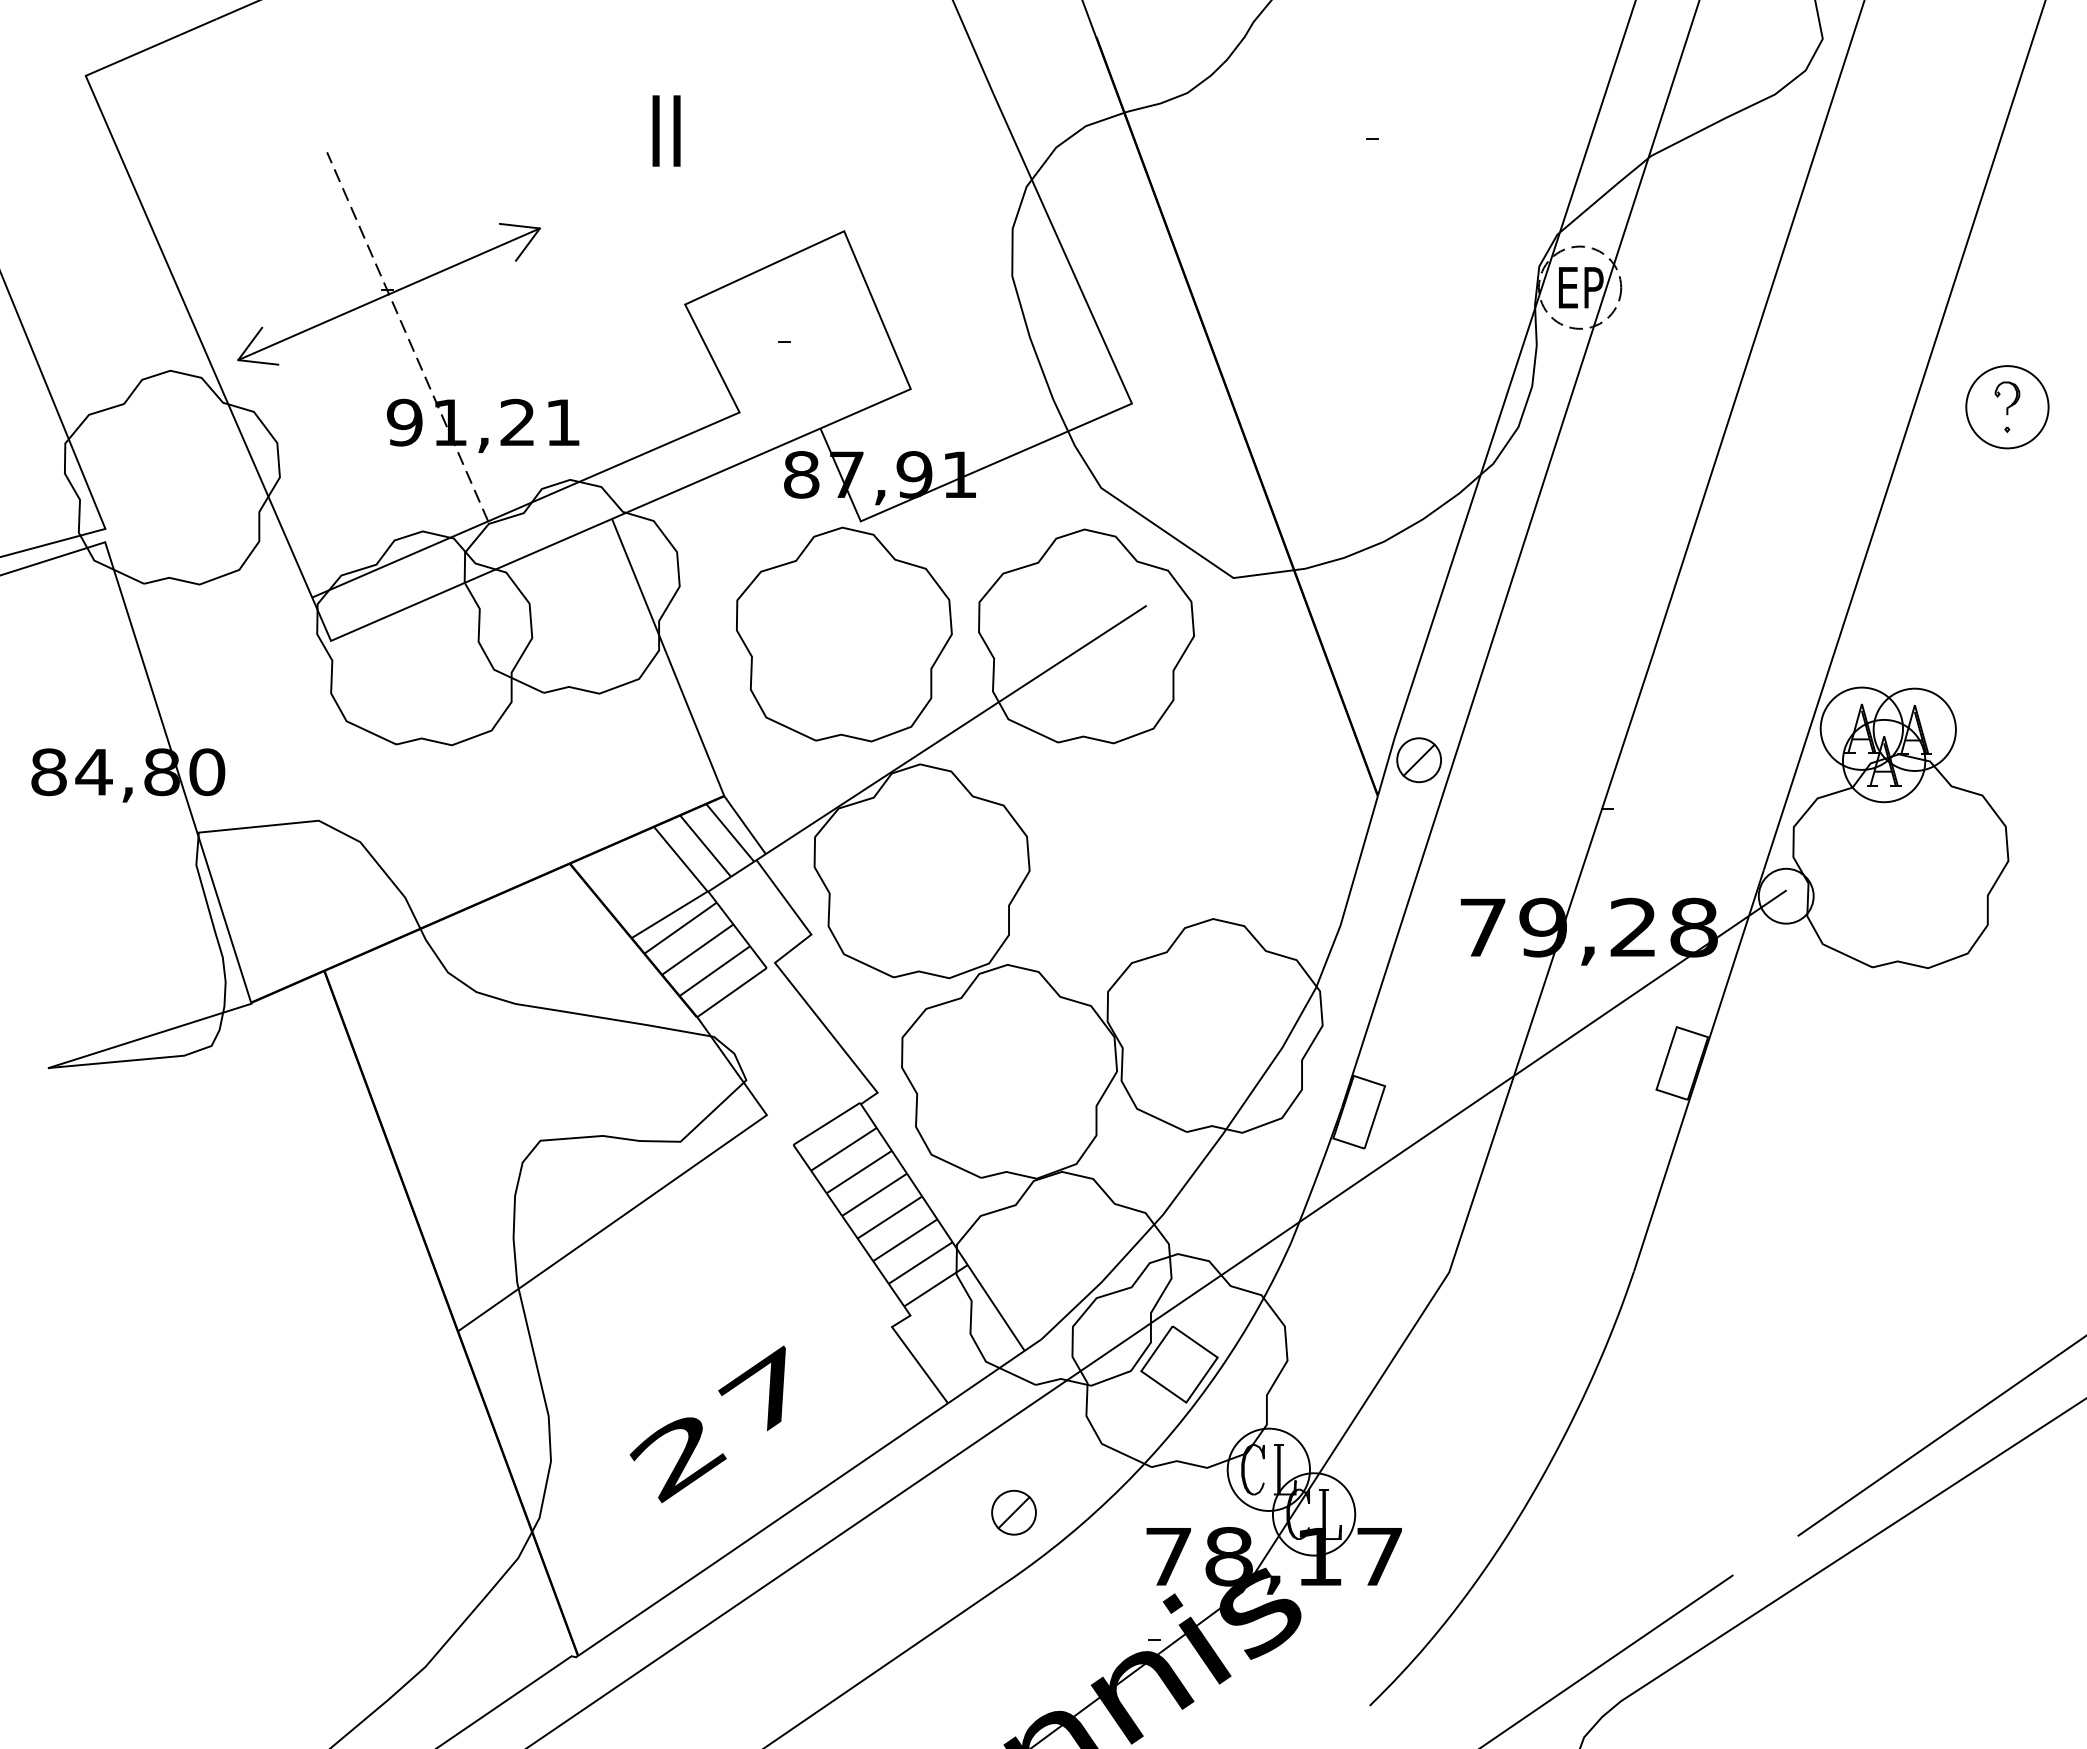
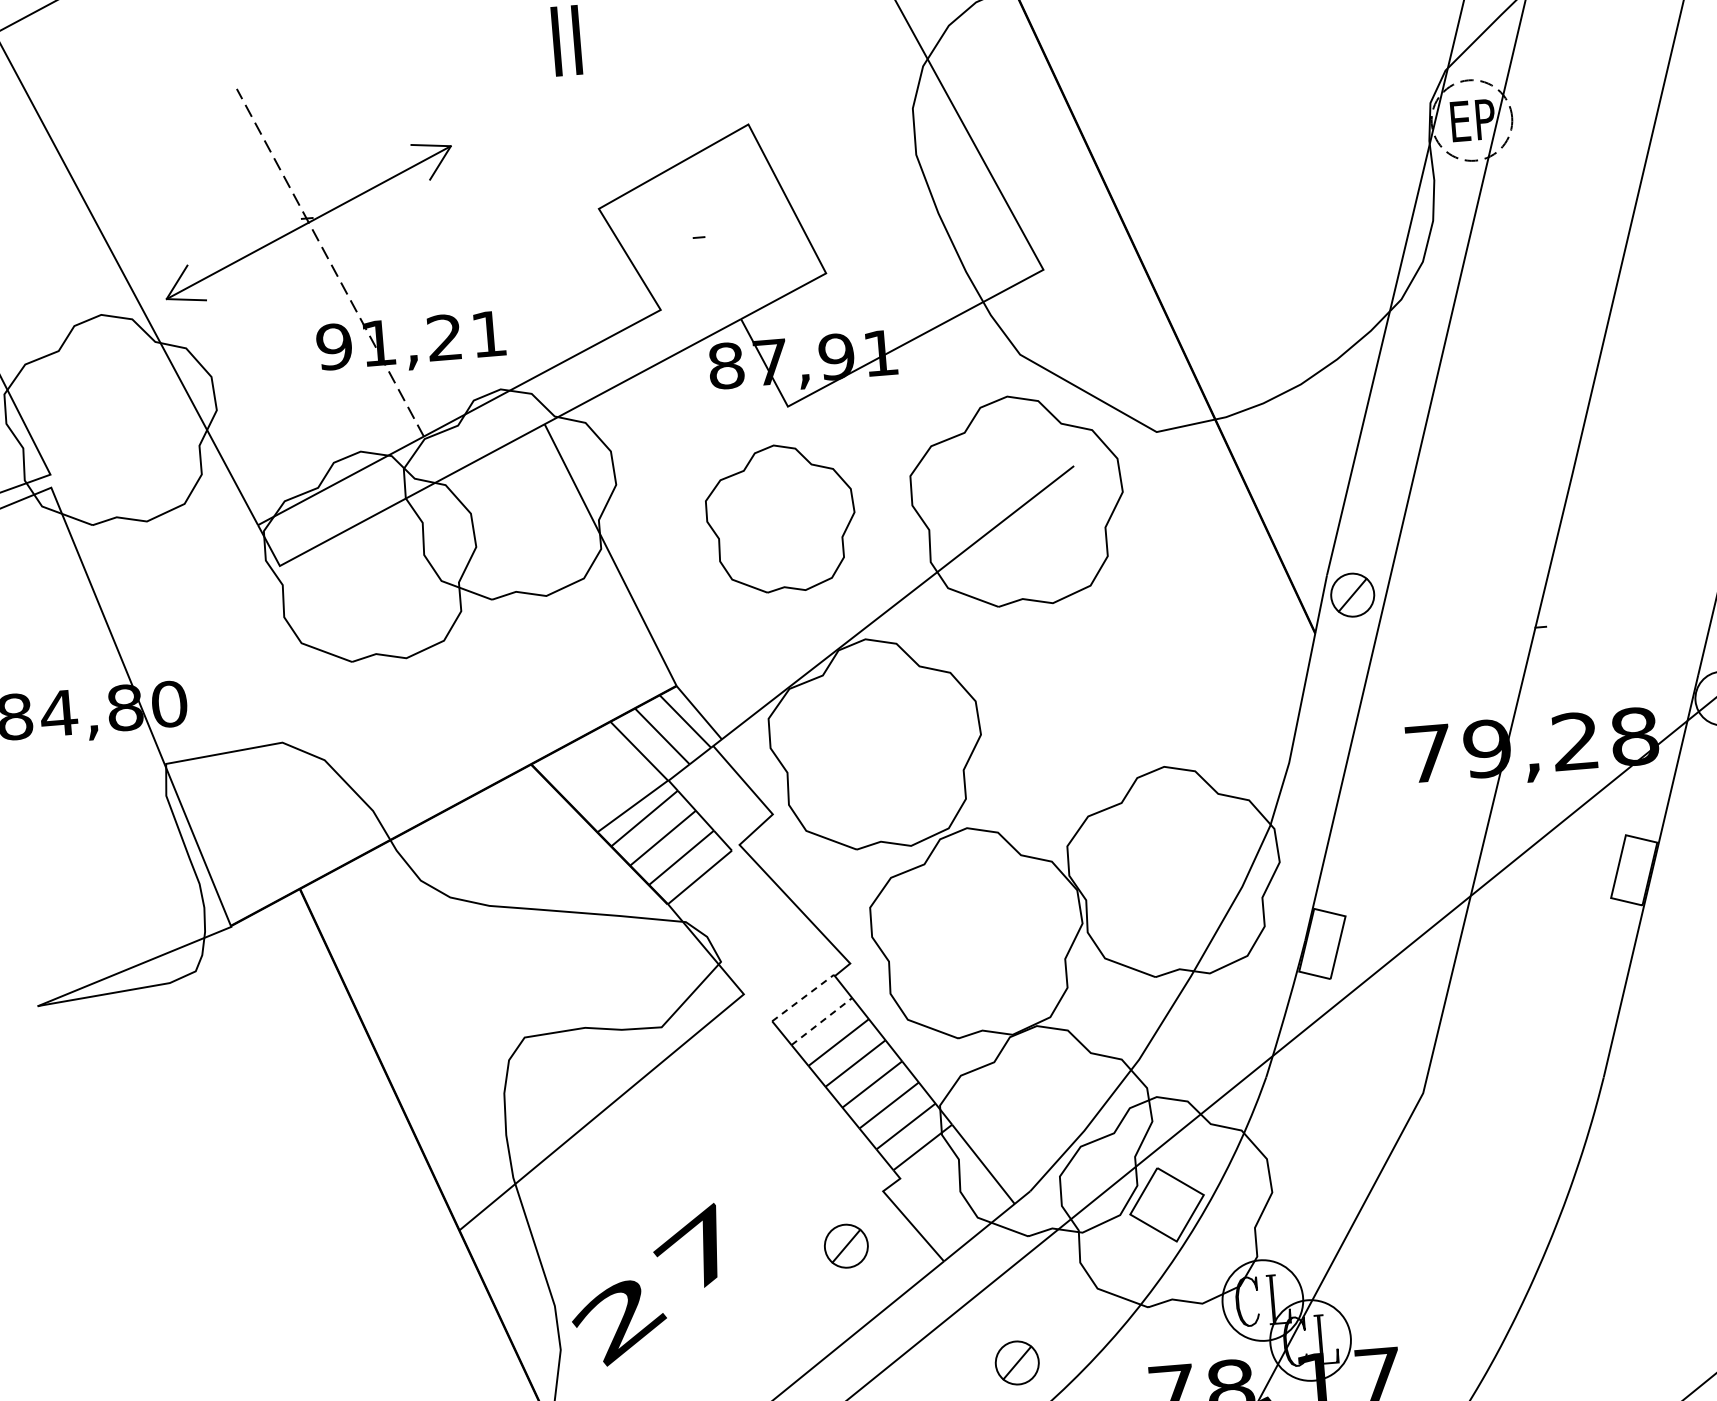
part: (844, 634) -> (781, 518), size x0.7
line: (827, 1123) -> (803, 997), solid -> dashed
line: (844, 1149) -> (822, 1021), solid -> dashed
part: (849, 1379) -> (845, 1246), added
text: (707, 1423) -> (645, 1285), moved

